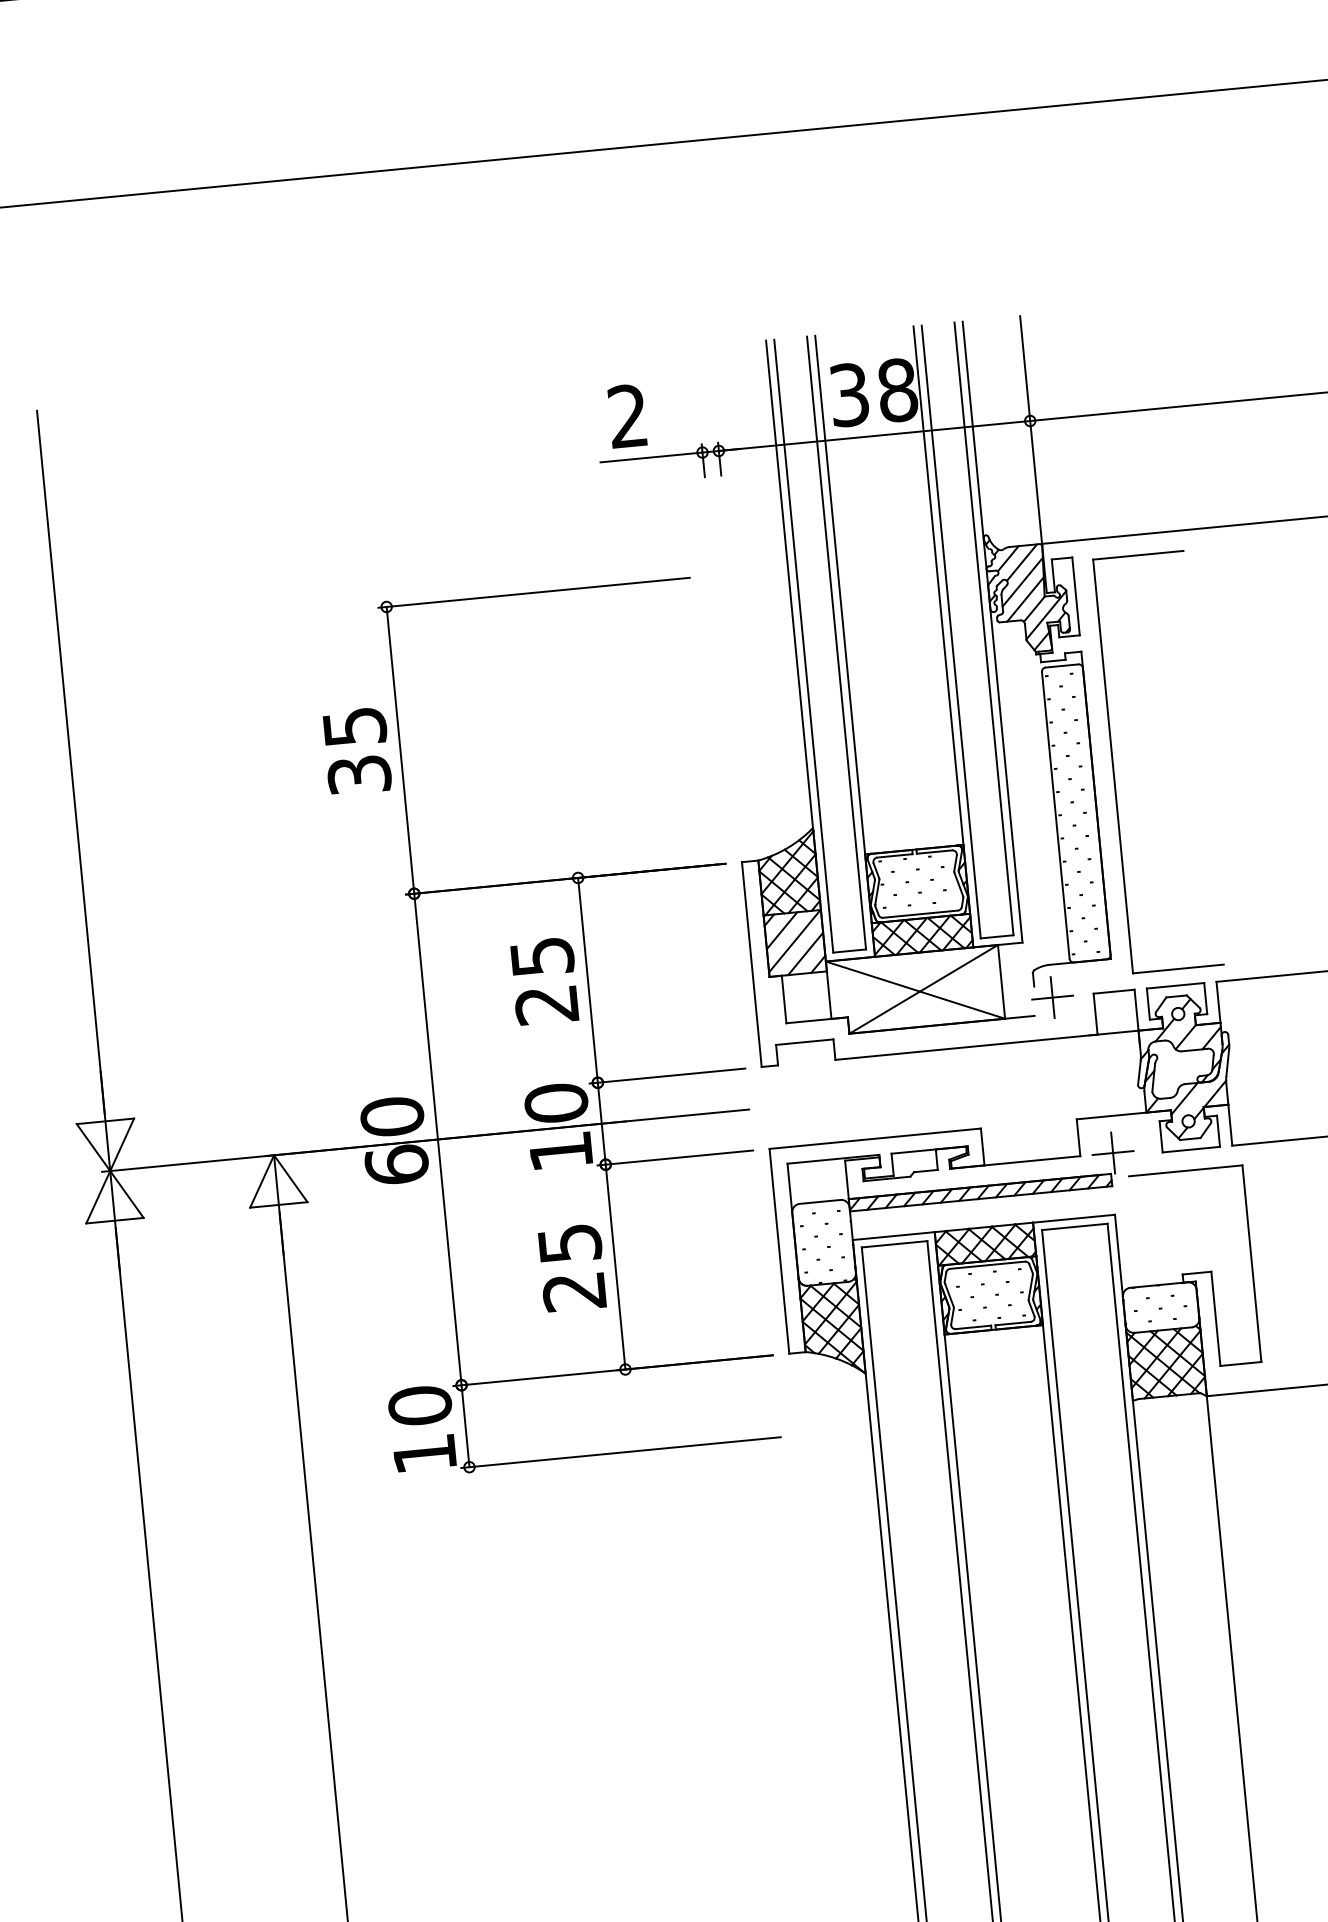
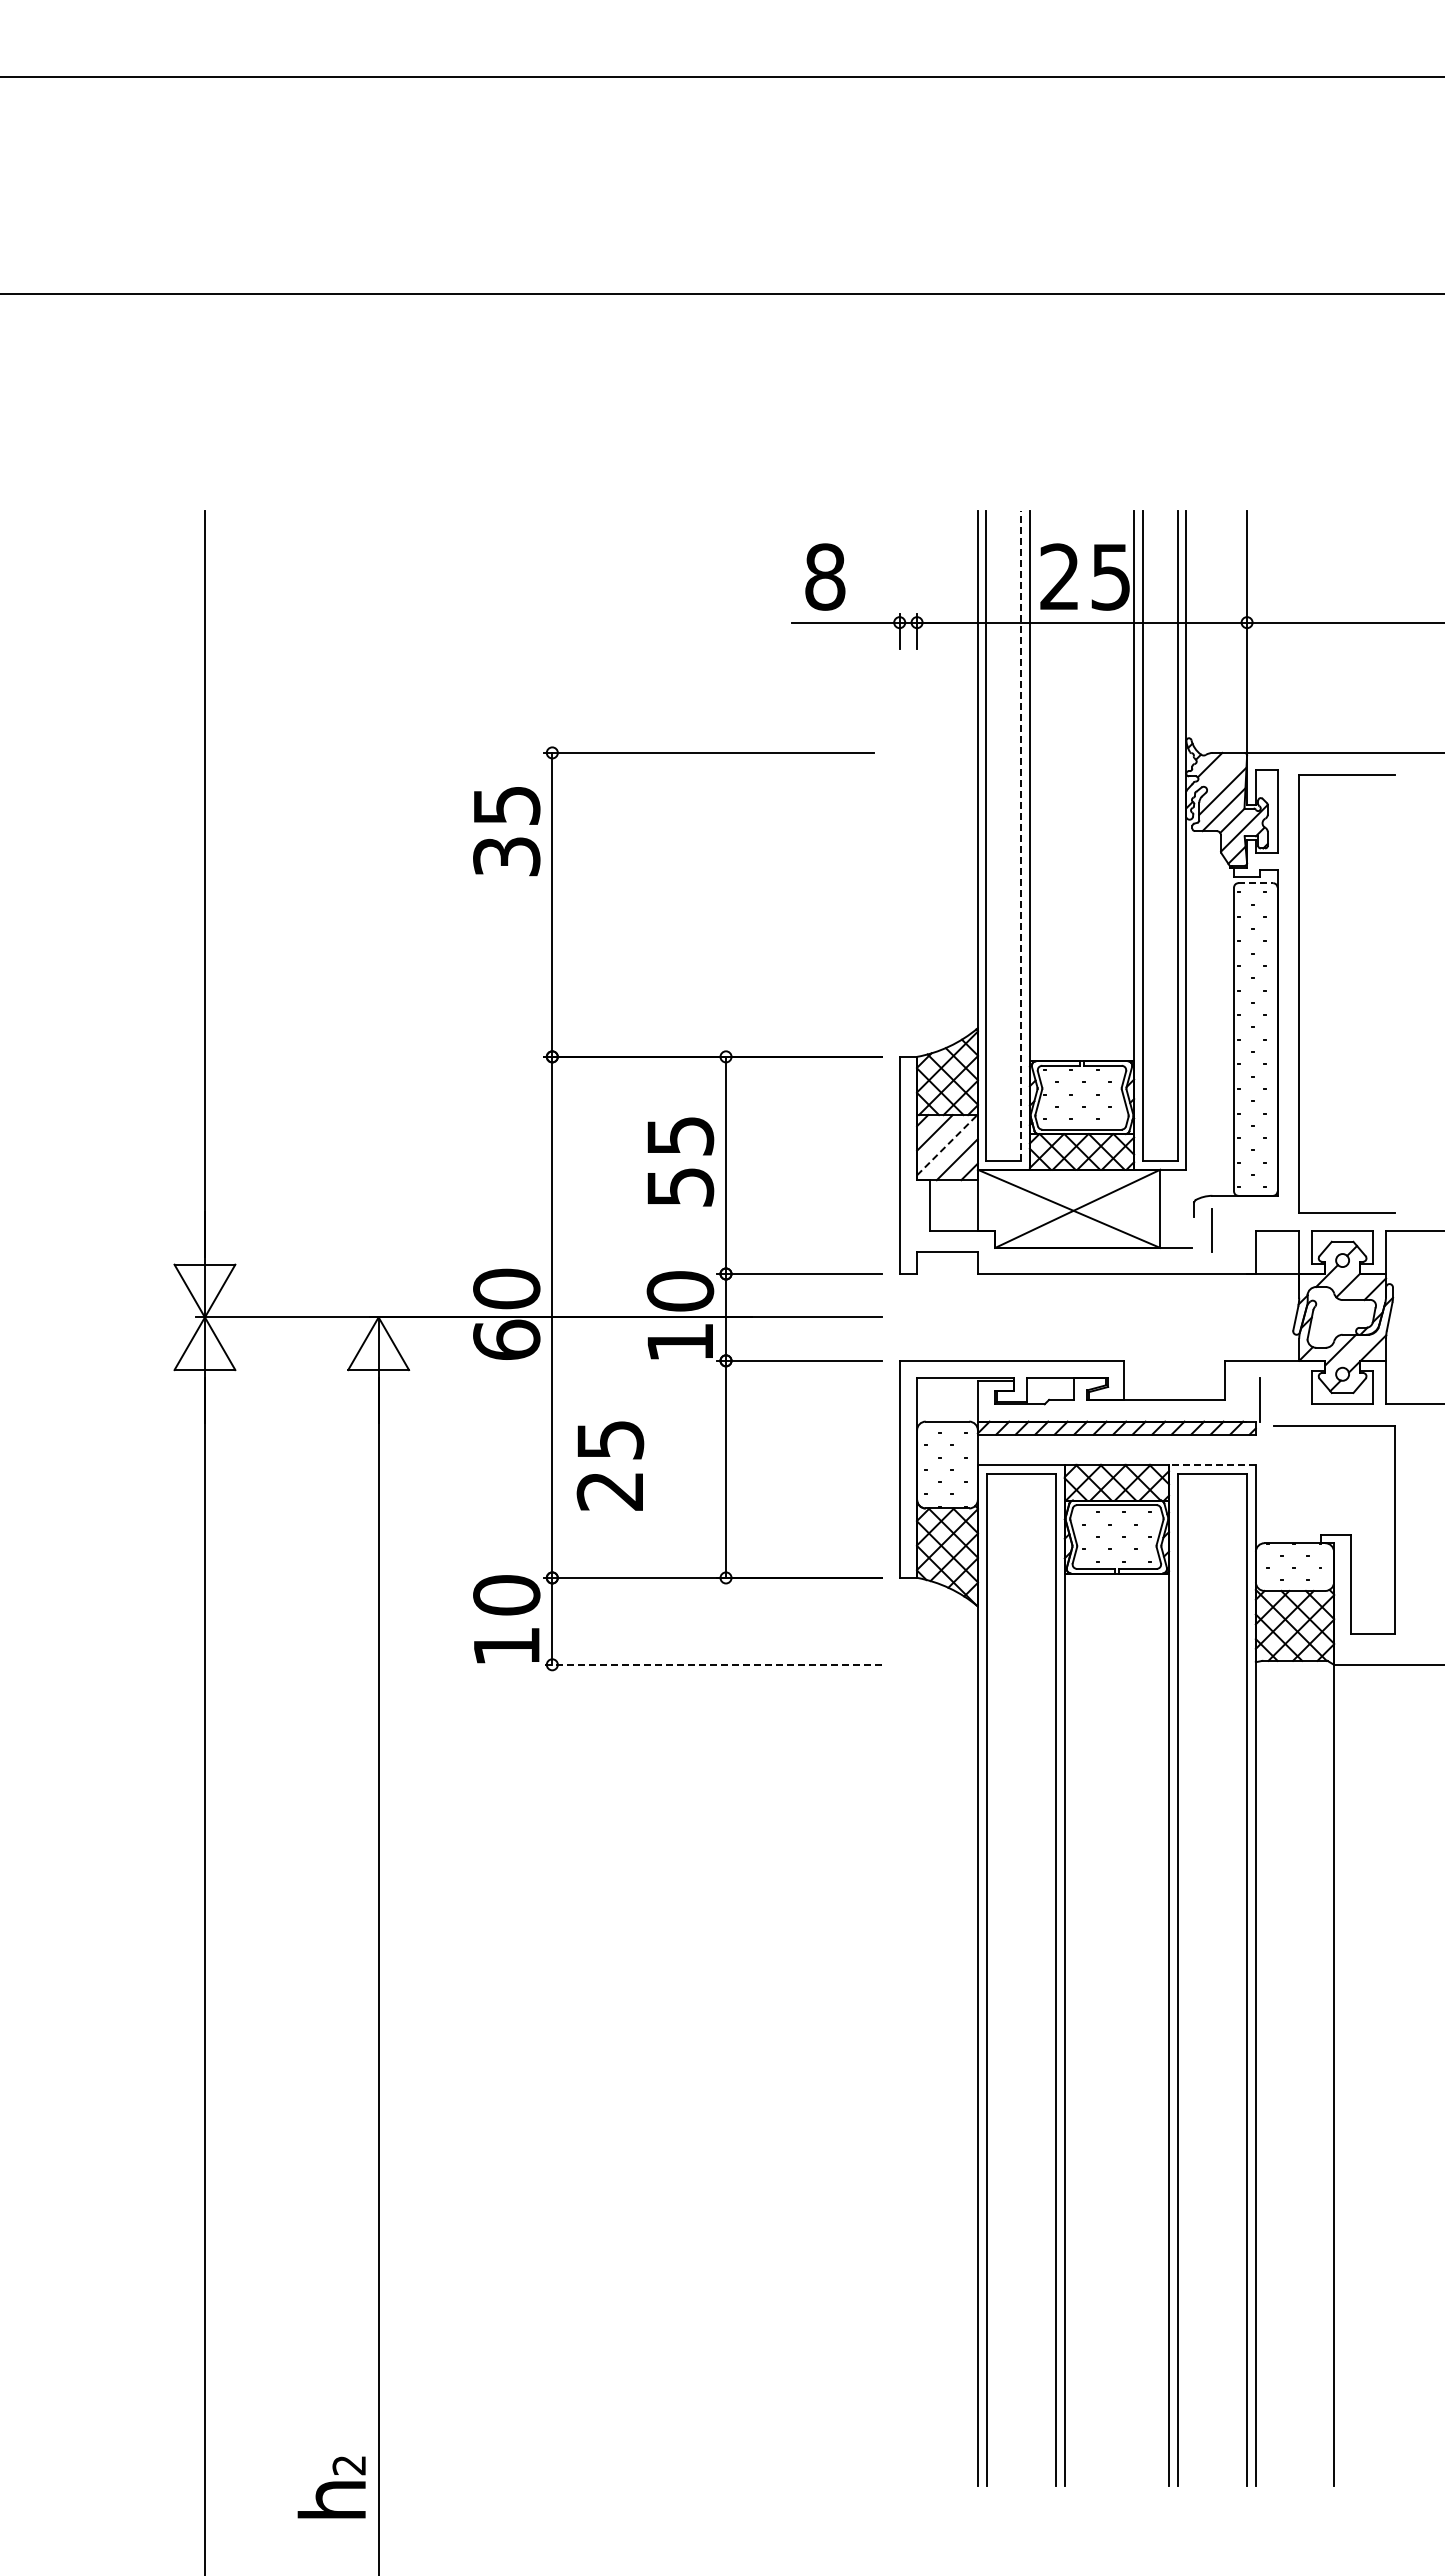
text: (873, 392) -> (1085, 576), 38 -> 25
text: (628, 415) -> (825, 576), 2 -> 8
line: (1021, 562) -> (1223, 770), removed
line: (836, 643) -> (1021, 836), solid -> dashed
line: (1062, 666) -> (1256, 883), solid -> dashed
text: (356, 751) -> (506, 831), moved
line: (795, 941) -> (947, 1145), solid -> dashed
line: (1052, 997) -> (1212, 1230), removed
text: (547, 1005) -> (680, 1187), 25 -> 55
line: (1112, 1152) -> (1259, 1399), removed
line: (1073, 1218) -> (1211, 1464), solid -> dashed
text: (572, 1267) -> (610, 1465), moved
line: (620, 1452) -> (712, 1664), solid -> dashed

